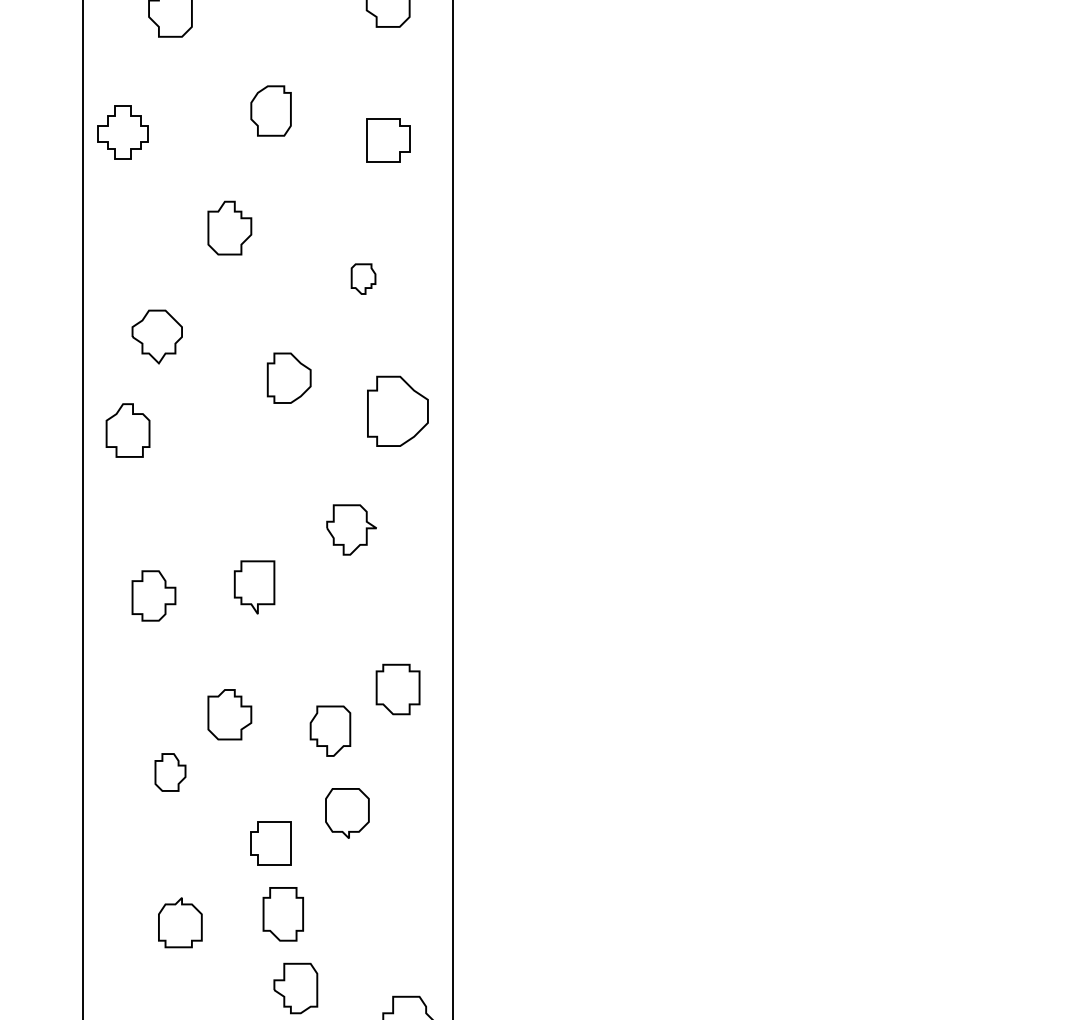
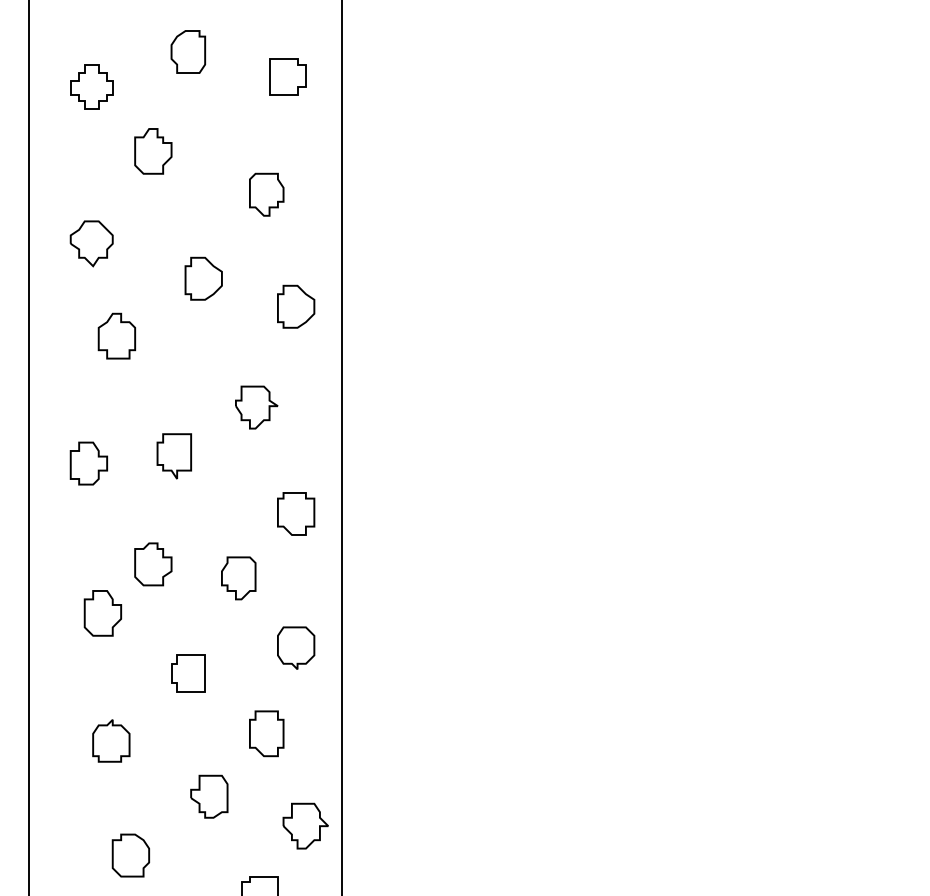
part: (122, 131) -> (91, 86), moved
part: (363, 278) -> (266, 194), size x1.67
part: (398, 410) -> (296, 306), size x0.71
part: (127, 429) -> (116, 335), moved
part: (398, 688) -> (296, 513), moved
part: (169, 772) -> (102, 613), size x1.43
part: (347, 812) -> (296, 647), moved
part: (283, 913) -> (266, 733), moved

